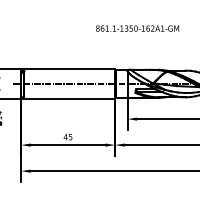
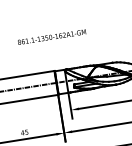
text: (137, 28) -> (51, 37), moved

